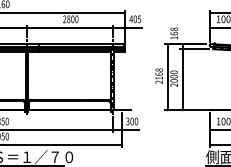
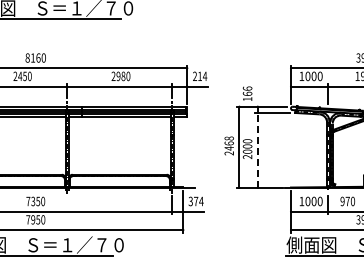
text: (70, 18) -> (120, 75), 2800 -> 2980
text: (134, 19) -> (199, 76), 405 -> 214
text: (174, 29) -> (247, 88), 168 -> 166
text: (158, 78) -> (228, 148), 2168 -> 2468
line: (182, 79) -> (257, 149), solid -> dashed
text: (134, 121) -> (198, 201), 300 -> 374

